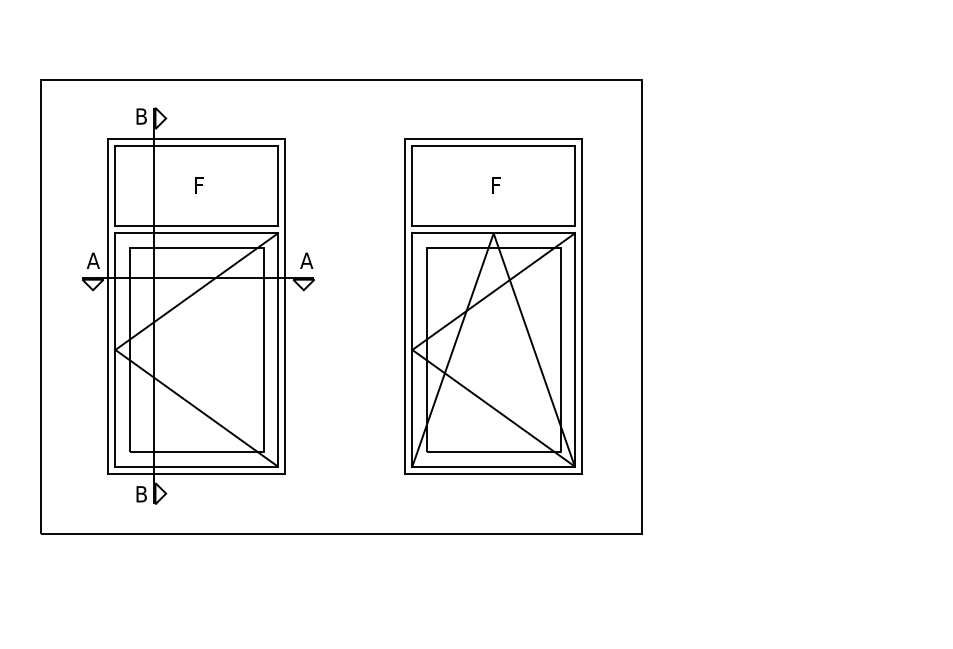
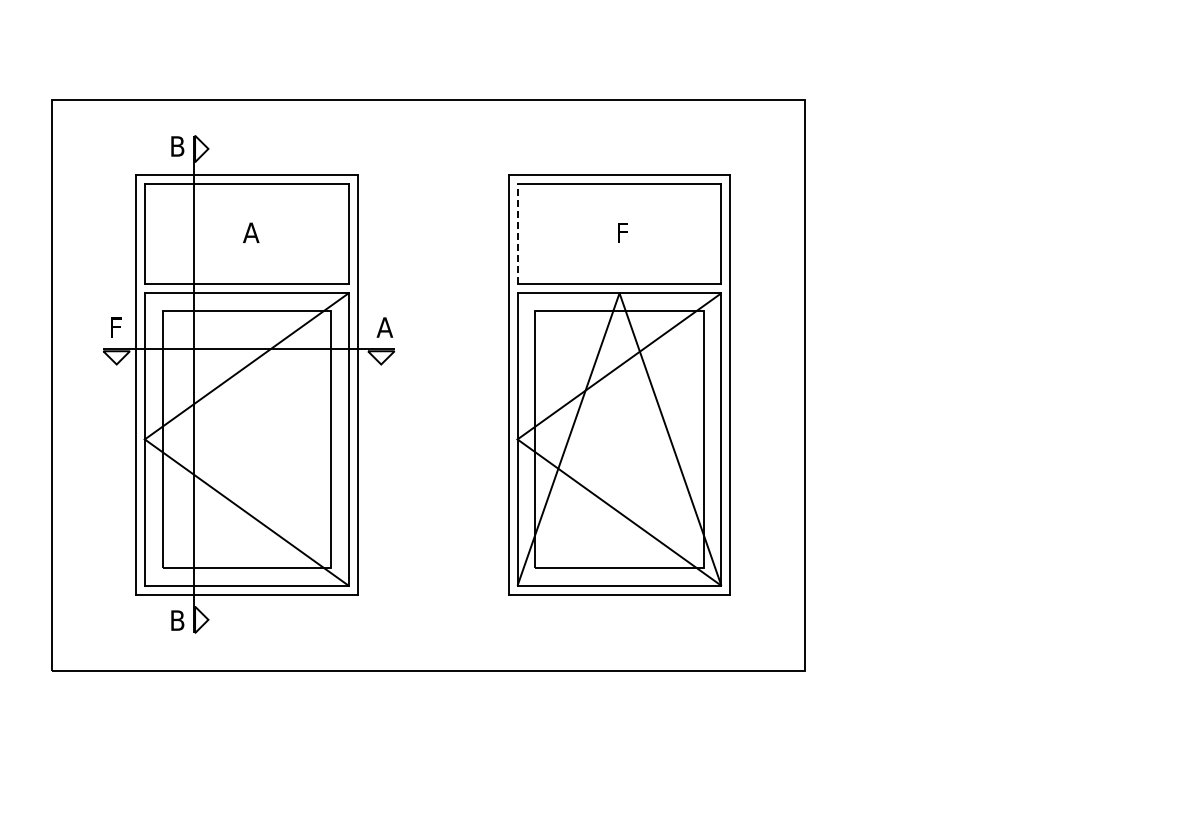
text: (200, 185) -> (251, 232), F -> A
line: (412, 185) -> (517, 233), solid -> dashed
text: (92, 260) -> (116, 327), A -> F

